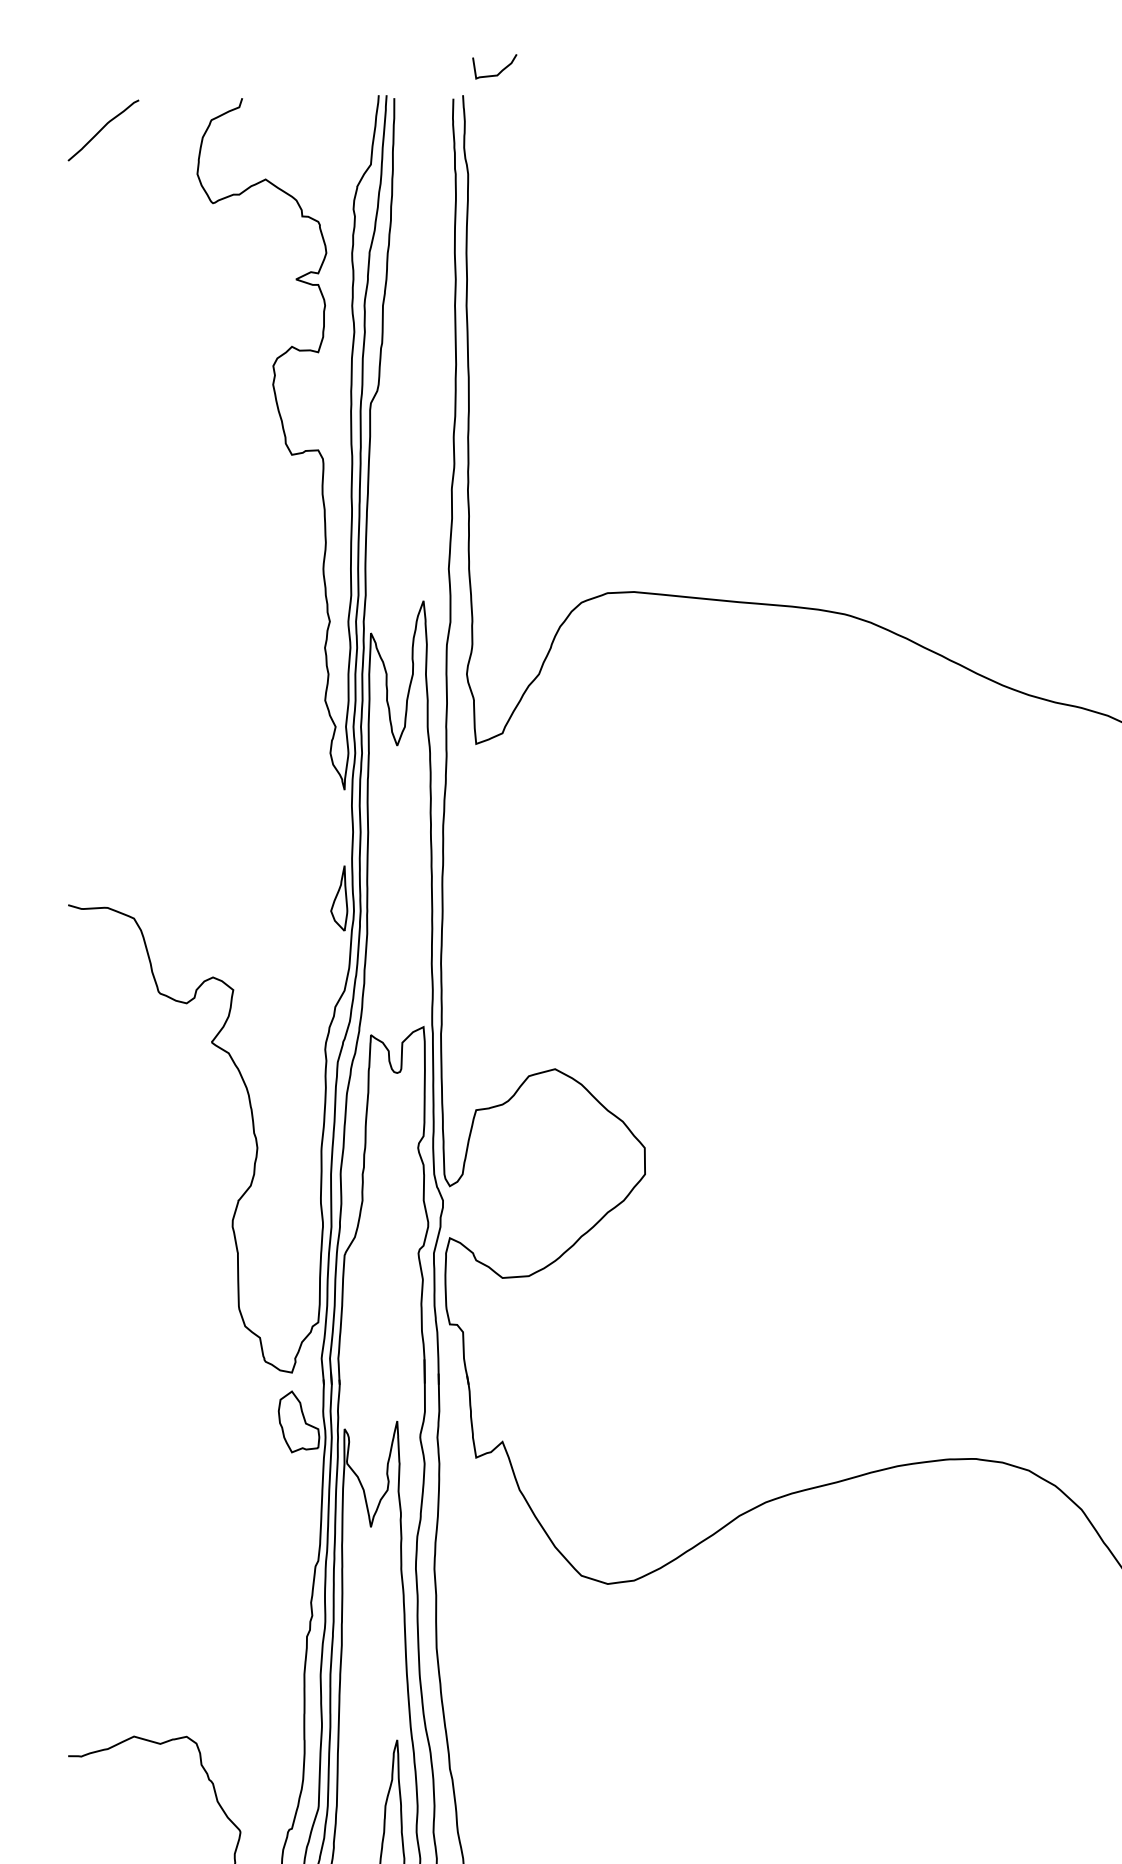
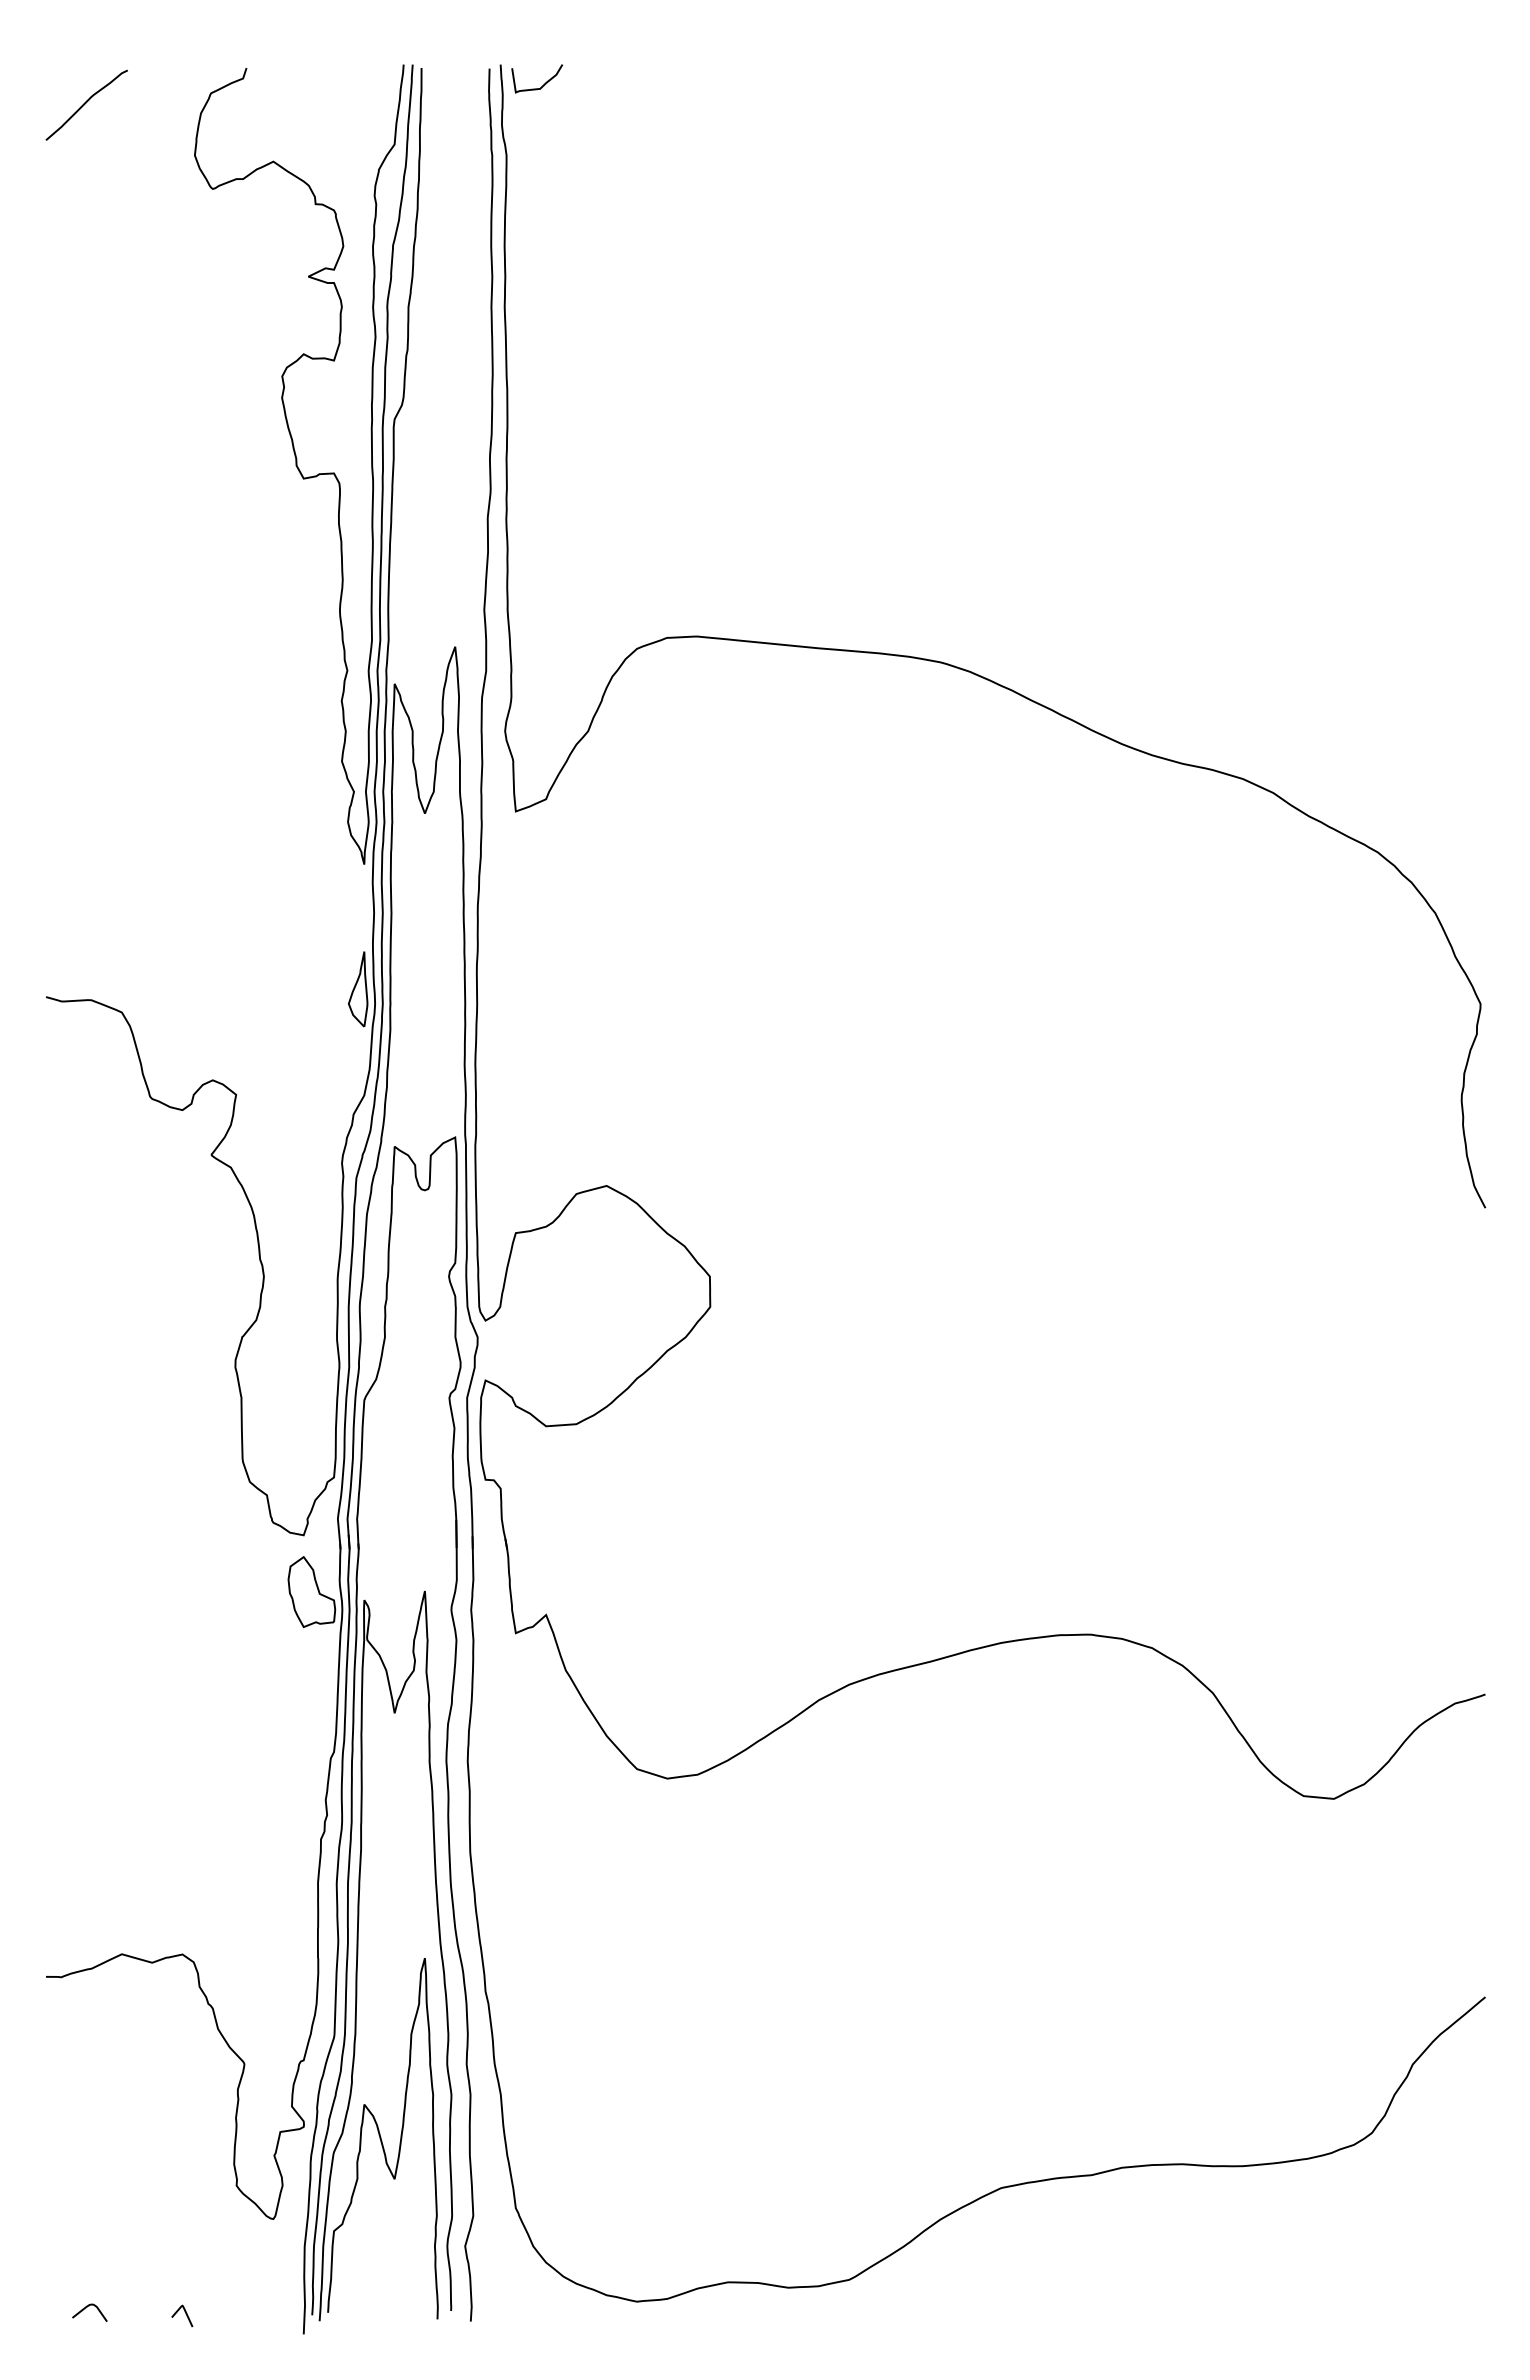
curve: (500, 71) -> (543, 84), moved

